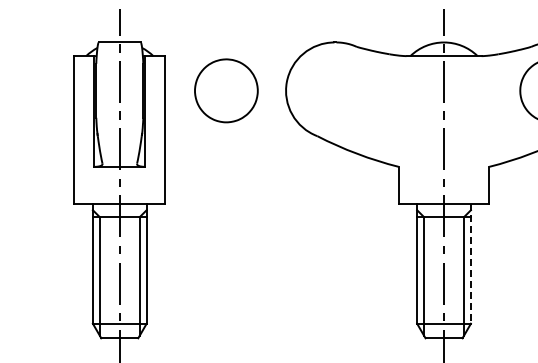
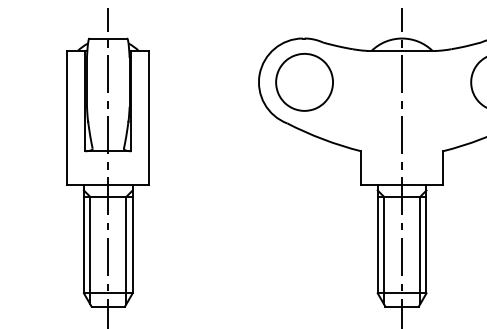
part: (226, 90) -> (304, 82), moved
line: (470, 263) -> (426, 238), dashed -> solid

